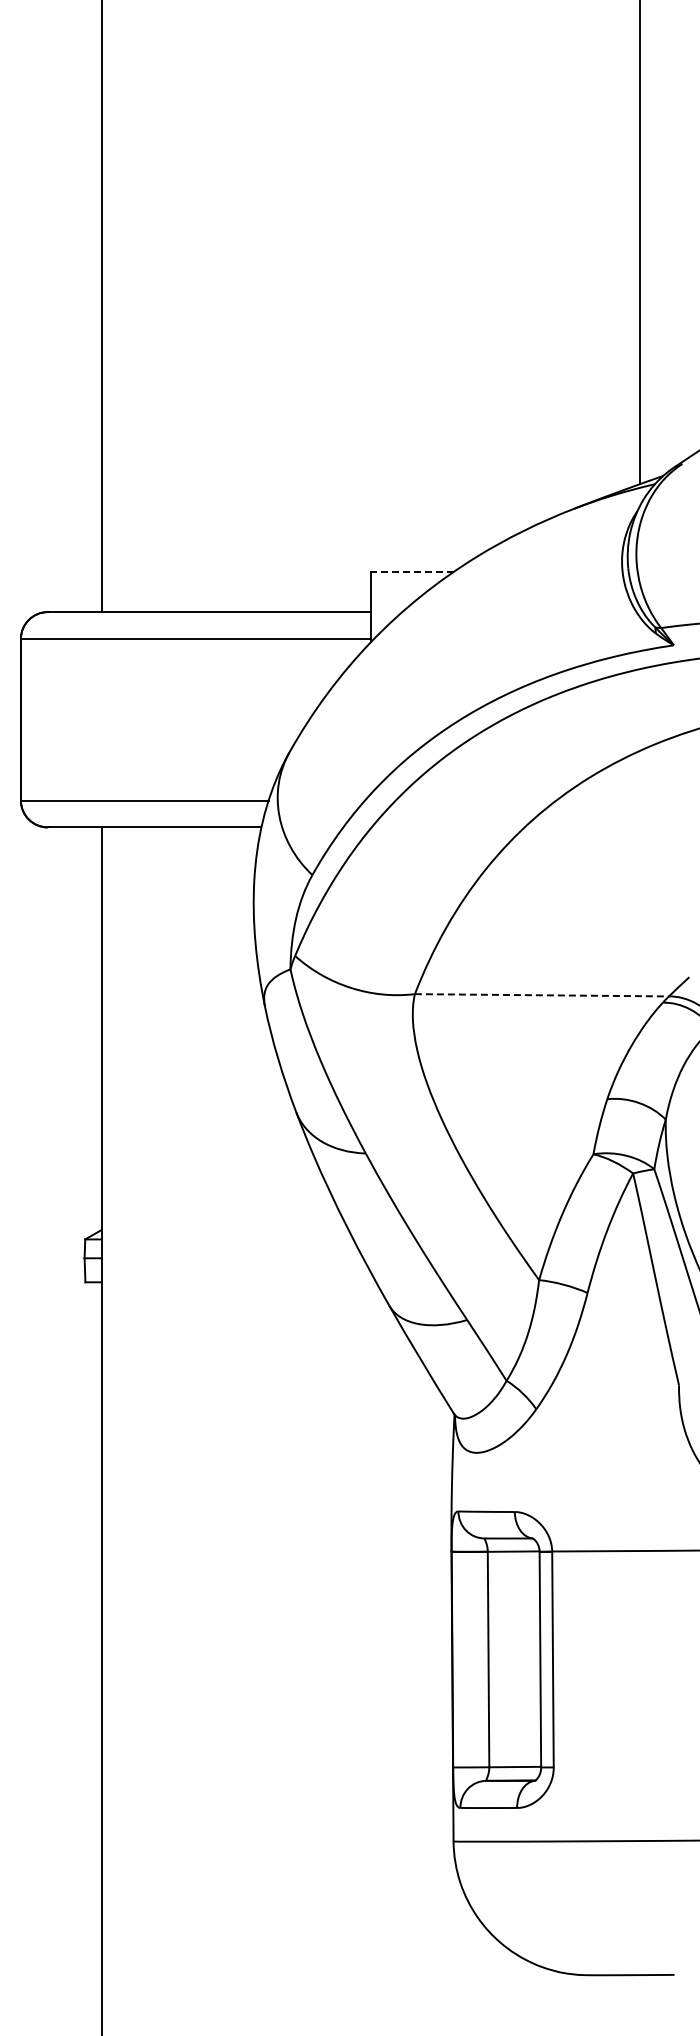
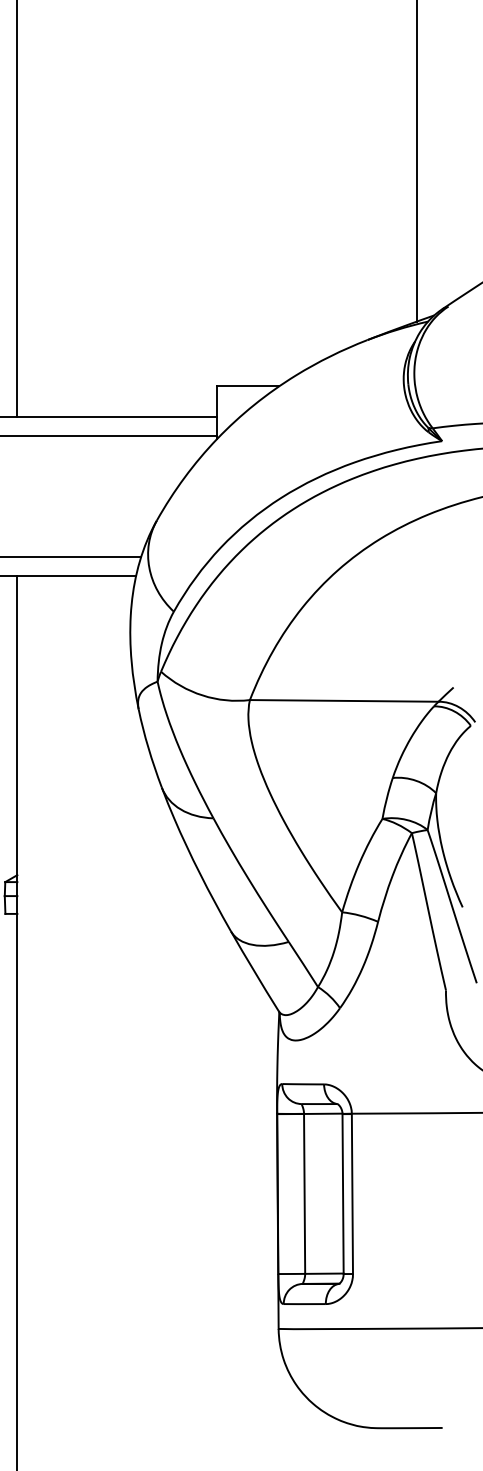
line: (412, 571) -> (248, 386), dashed -> solid
line: (542, 995) -> (344, 701), dashed -> solid

